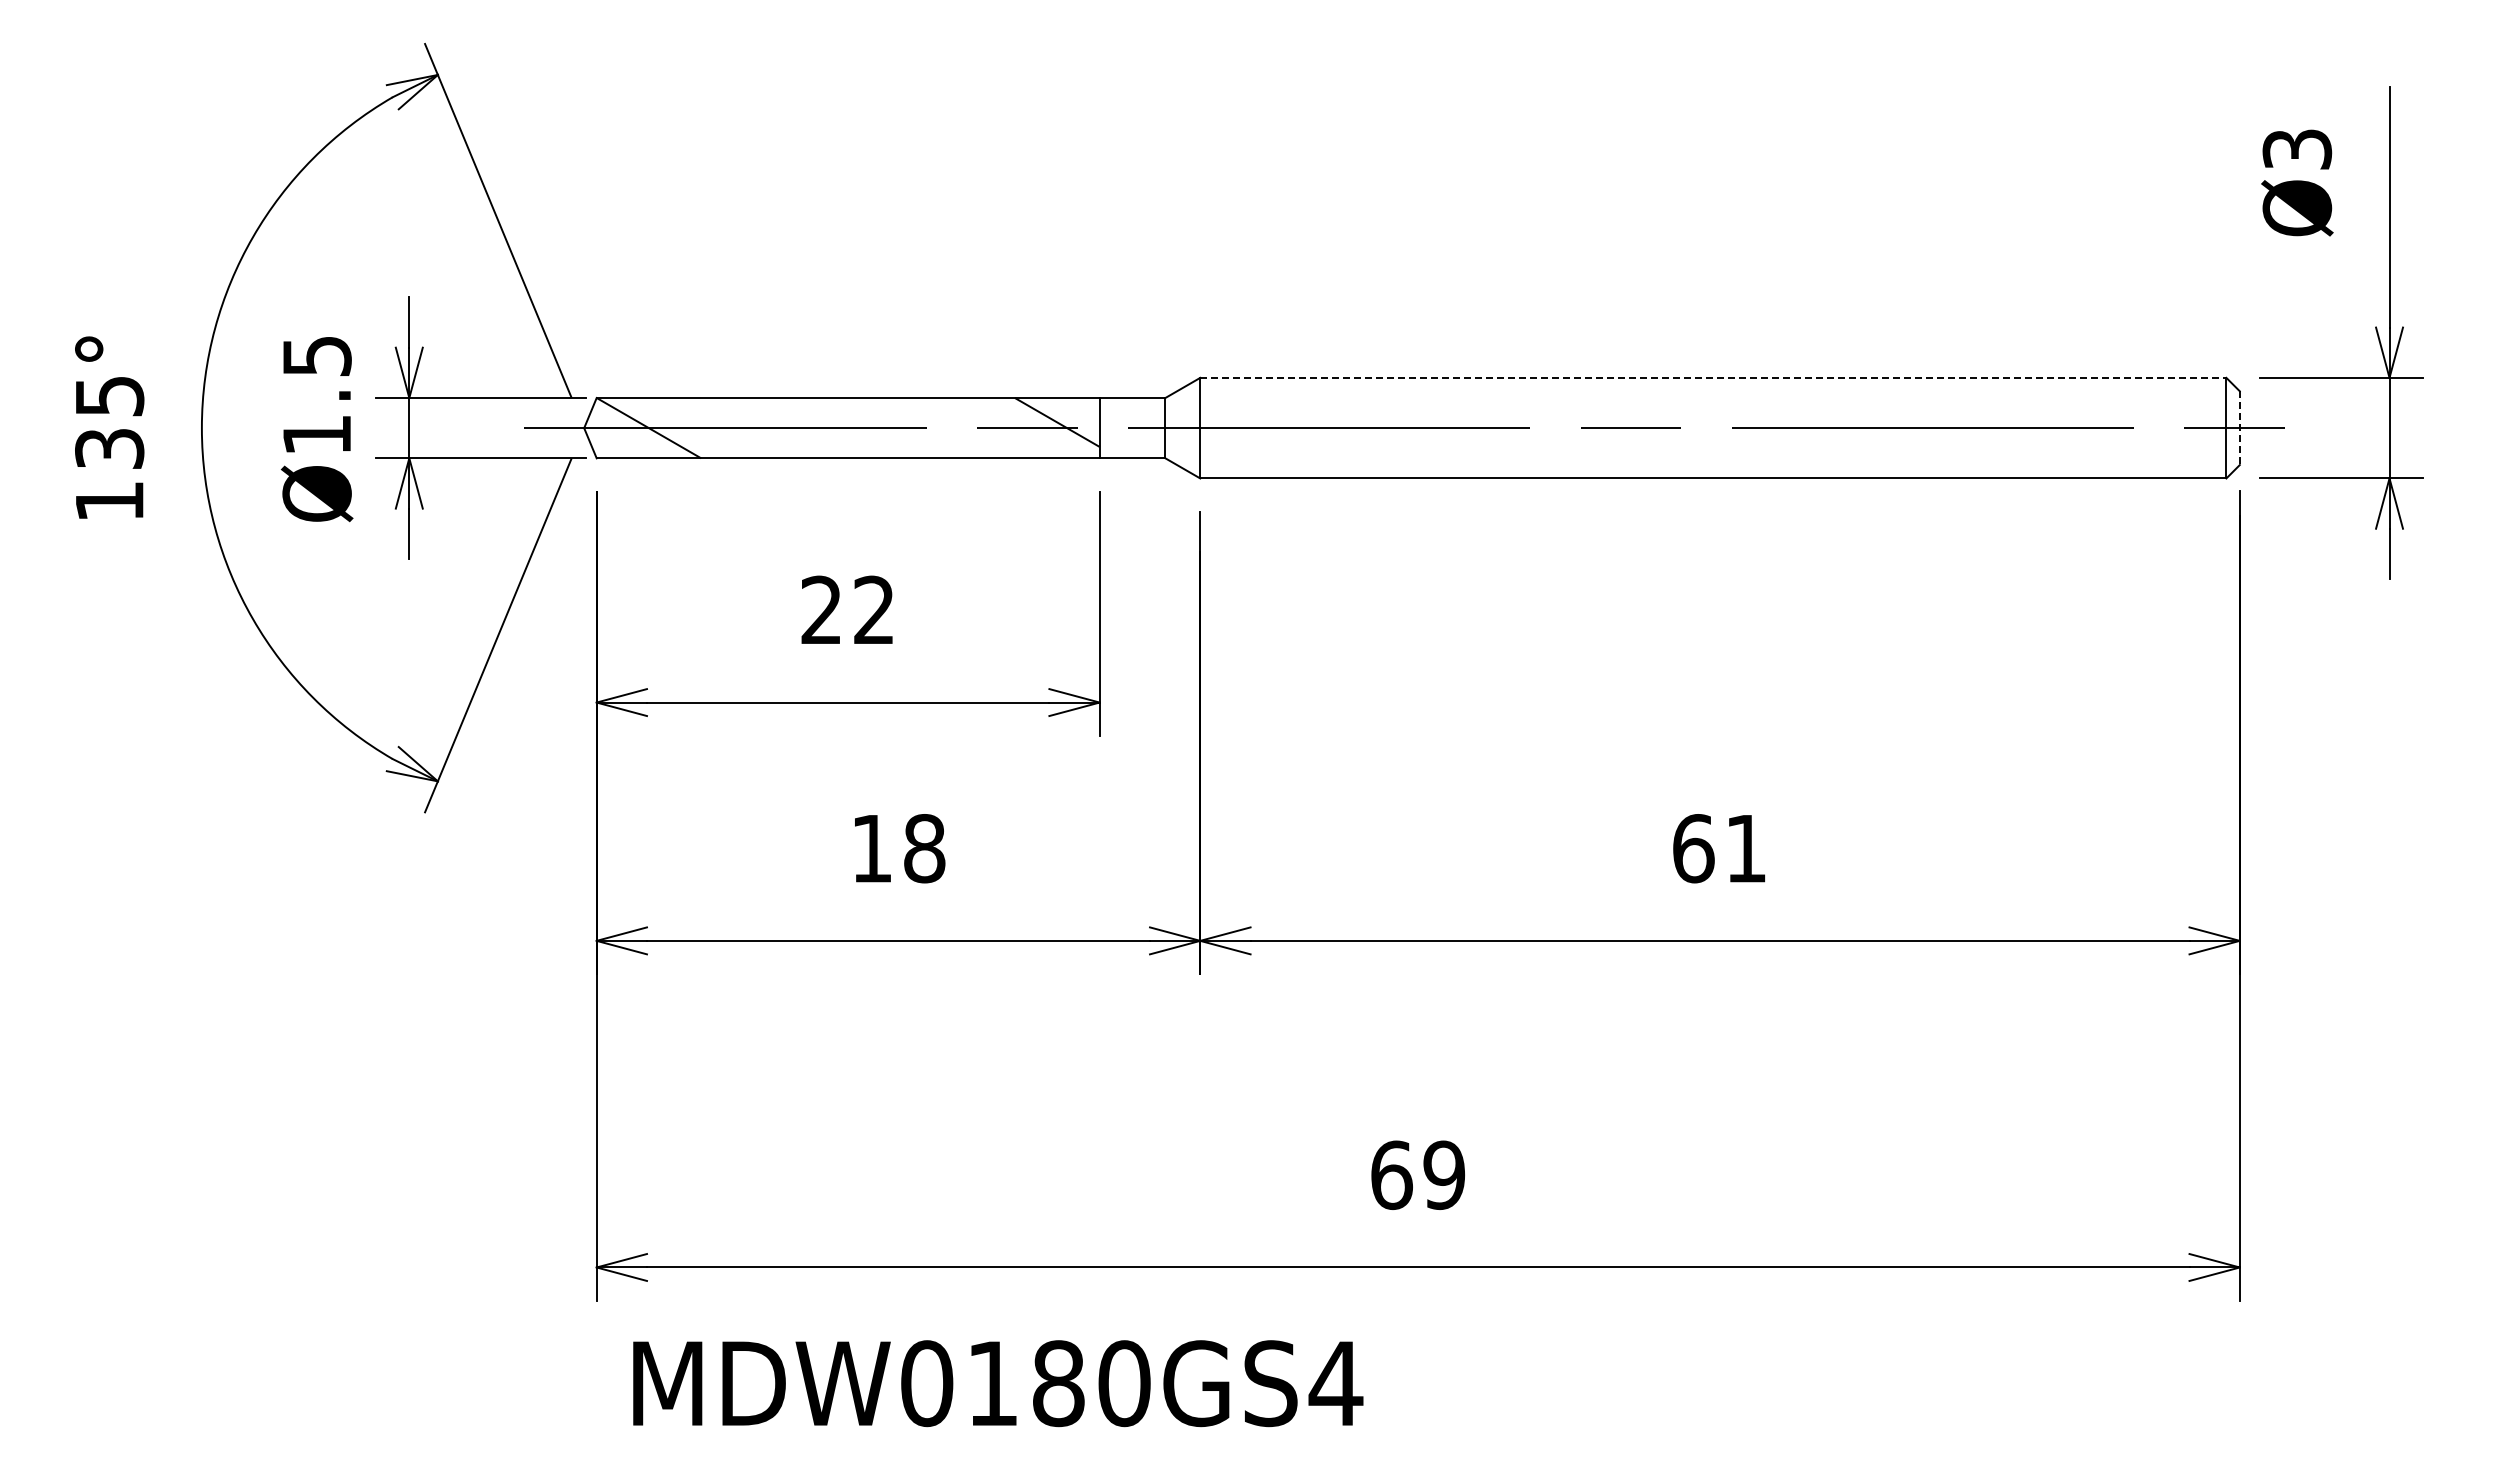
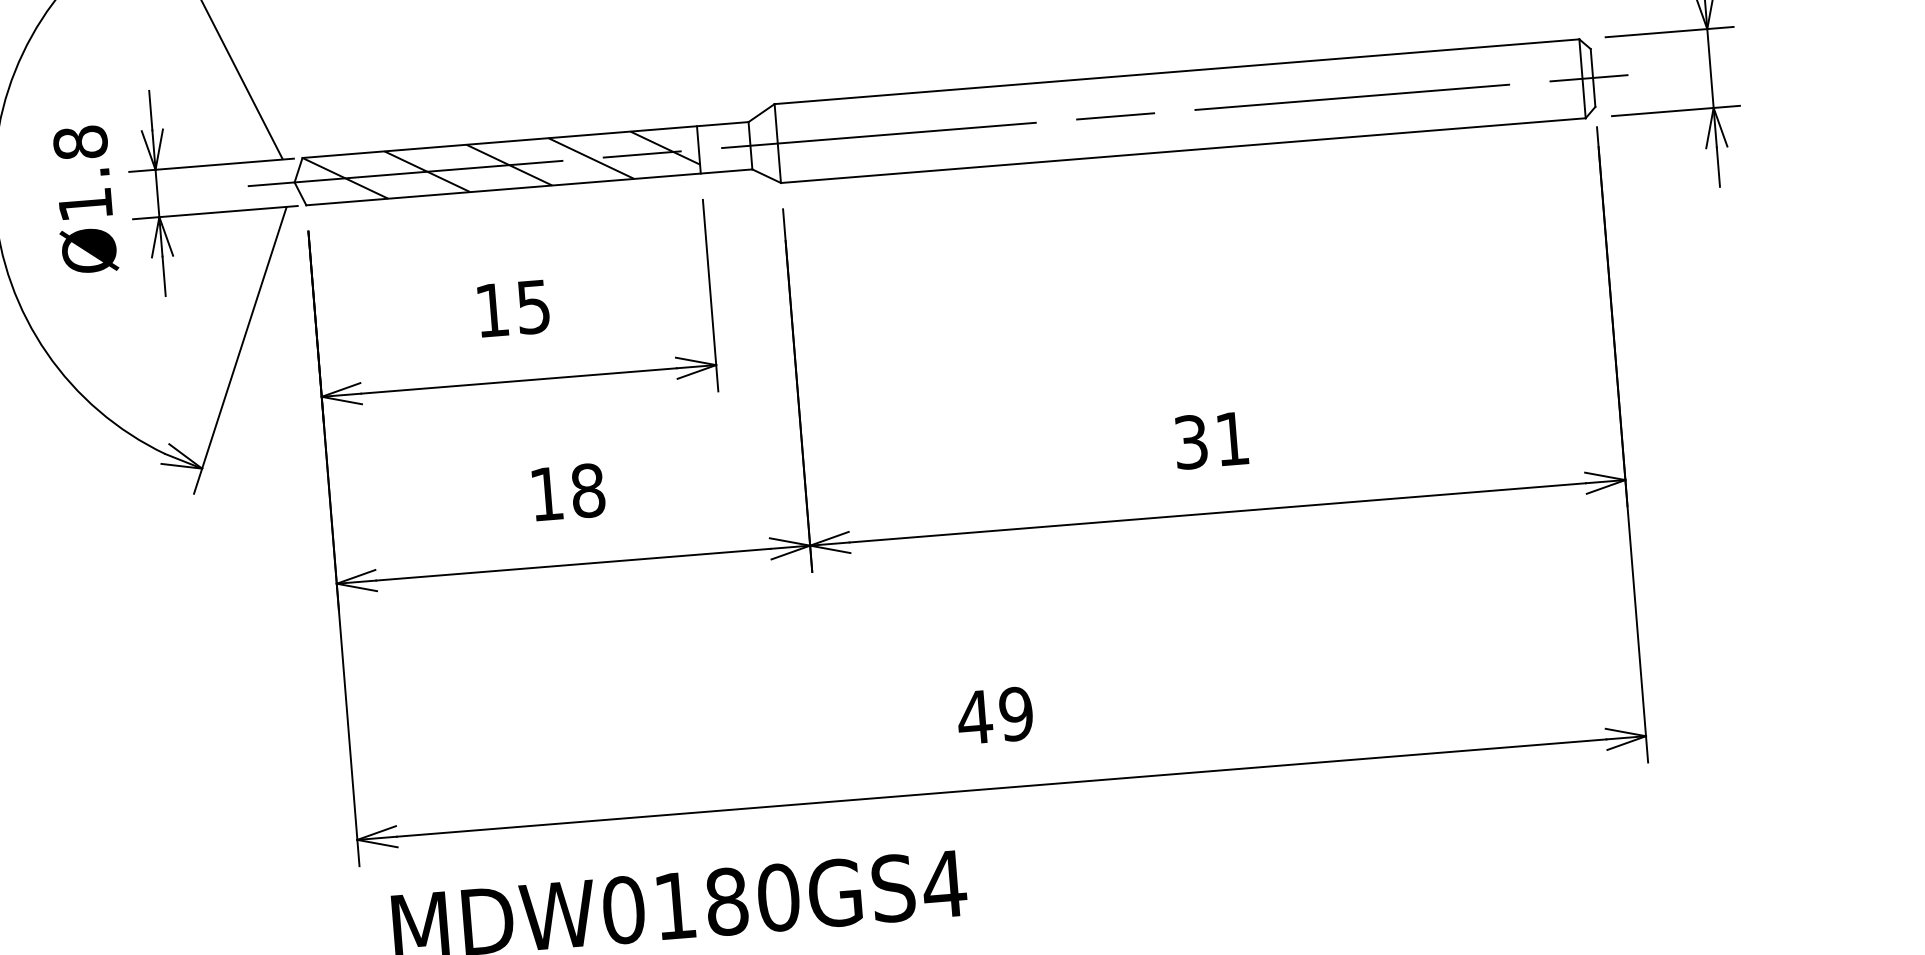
text: (316, 355) -> (80, 142), Ø1.5 -> Ø1.8
line: (1713, 377) -> (1177, 71), dashed -> solid
line: (753, 427) -> (427, 171), added
line: (857, 427) -> (508, 164), added
line: (962, 427) -> (591, 158), added
line: (2239, 428) -> (1592, 78), dashed -> solid
text: (847, 610) -> (512, 308), 22 -> 15
text: (1693, 848) -> (1191, 442), 61 -> 31
text: (1391, 1174) -> (974, 716), 69 -> 49

